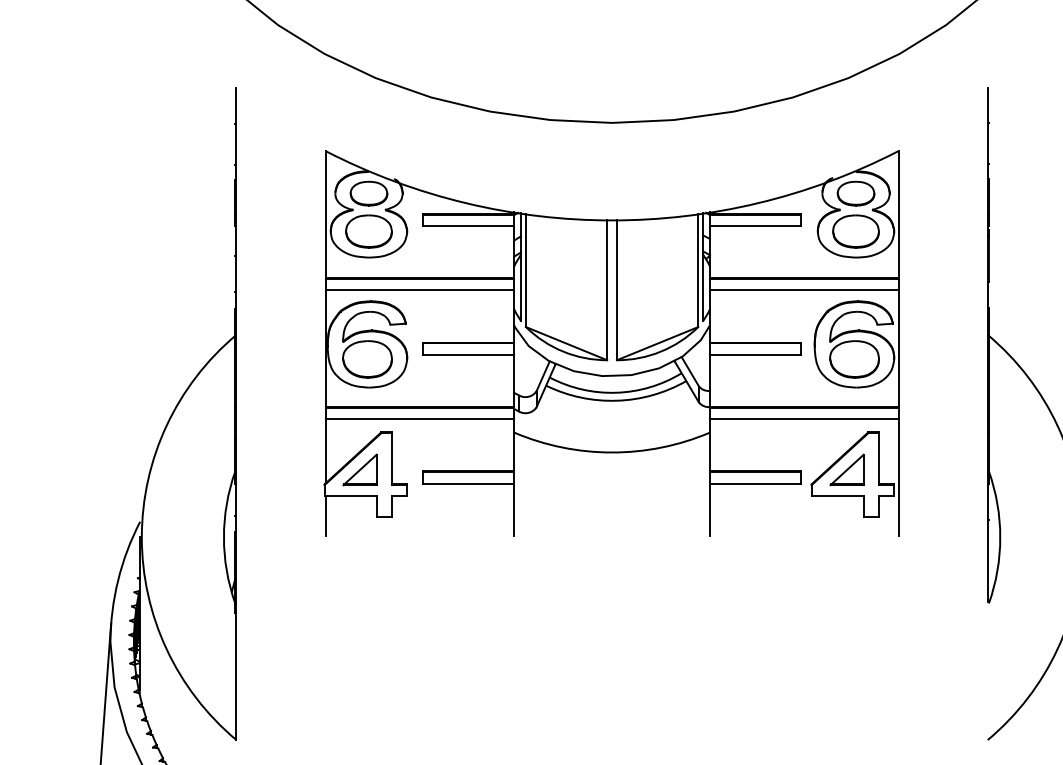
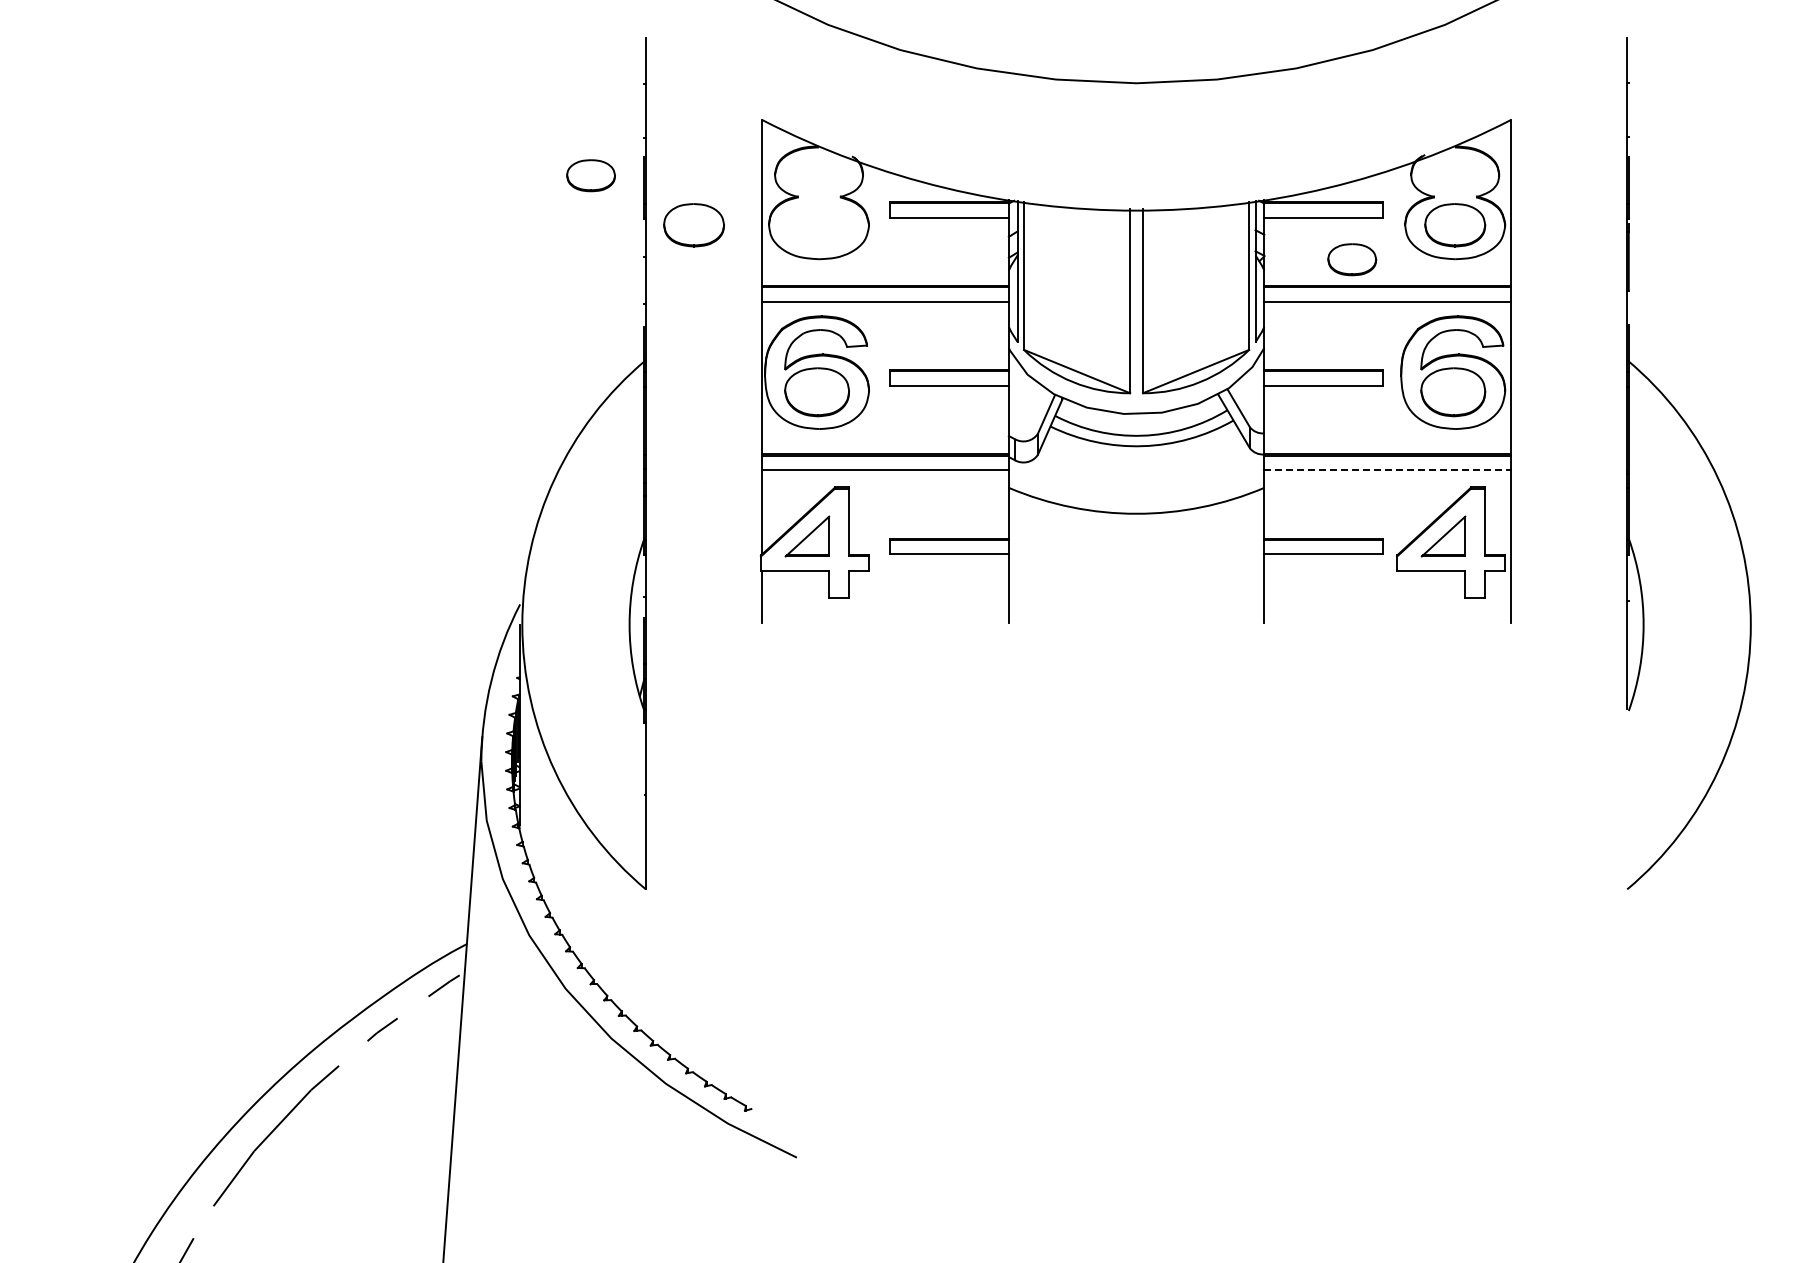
part: (368, 193) -> (590, 175), moved
part: (856, 193) -> (1352, 259), moved
part: (368, 231) -> (693, 225), moved
line: (804, 419) -> (1388, 470), solid -> dashed

